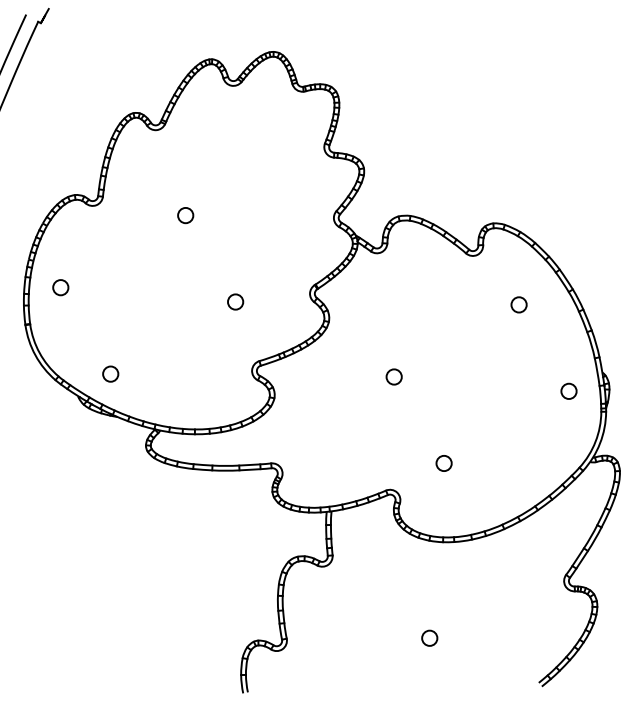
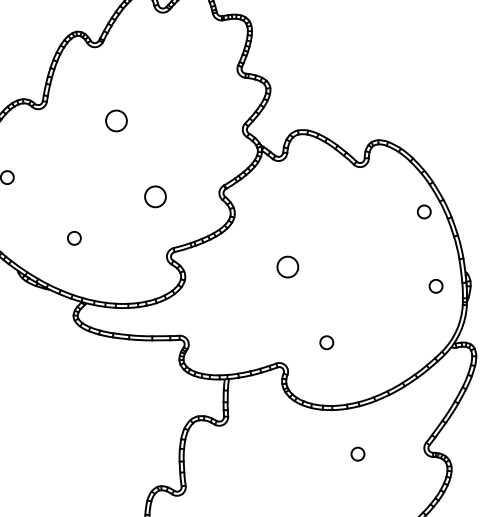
circle: (185, 215) -> (116, 121), size x1.6
circle: (235, 301) -> (155, 196), size x1.6
circle: (518, 304) -> (423, 211), moved
circle: (110, 373) -> (74, 237), moved
circle: (393, 376) -> (287, 266), size x1.6
circle: (429, 637) -> (357, 453), moved

